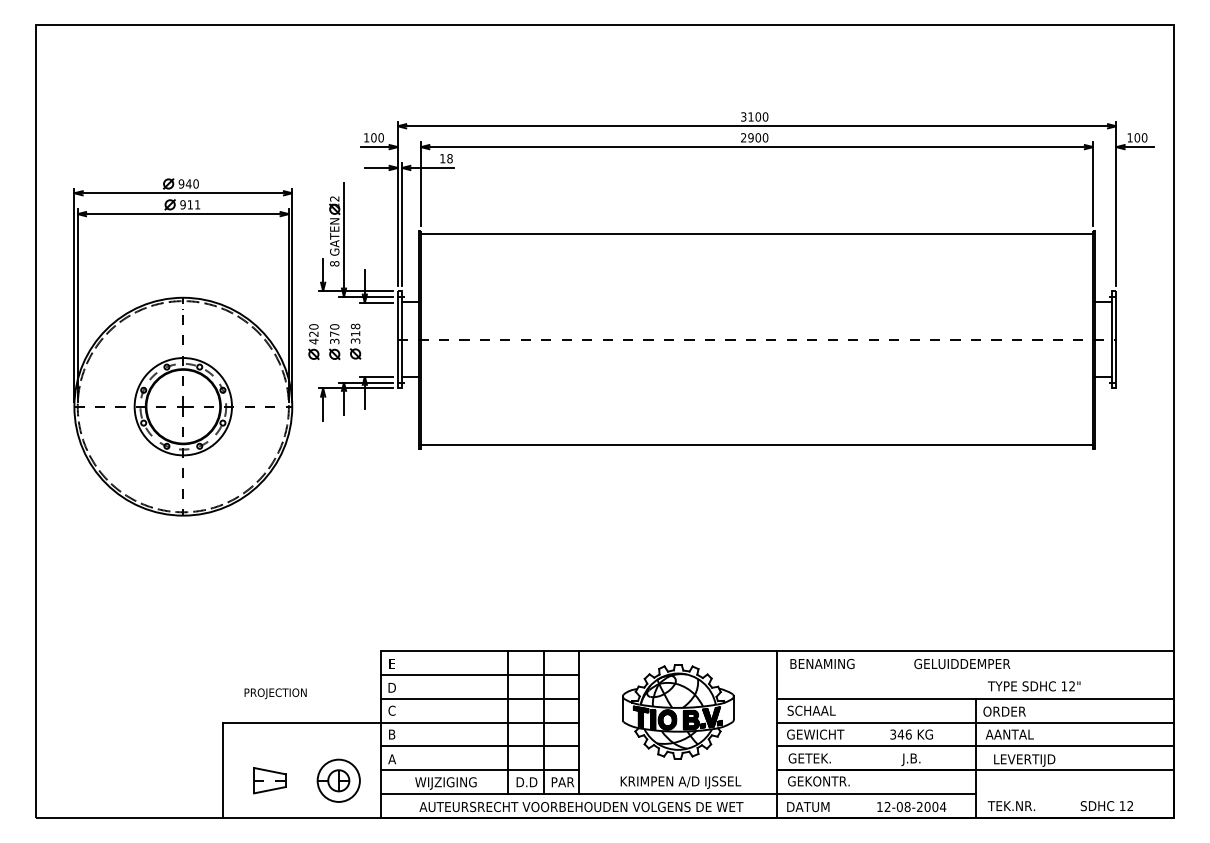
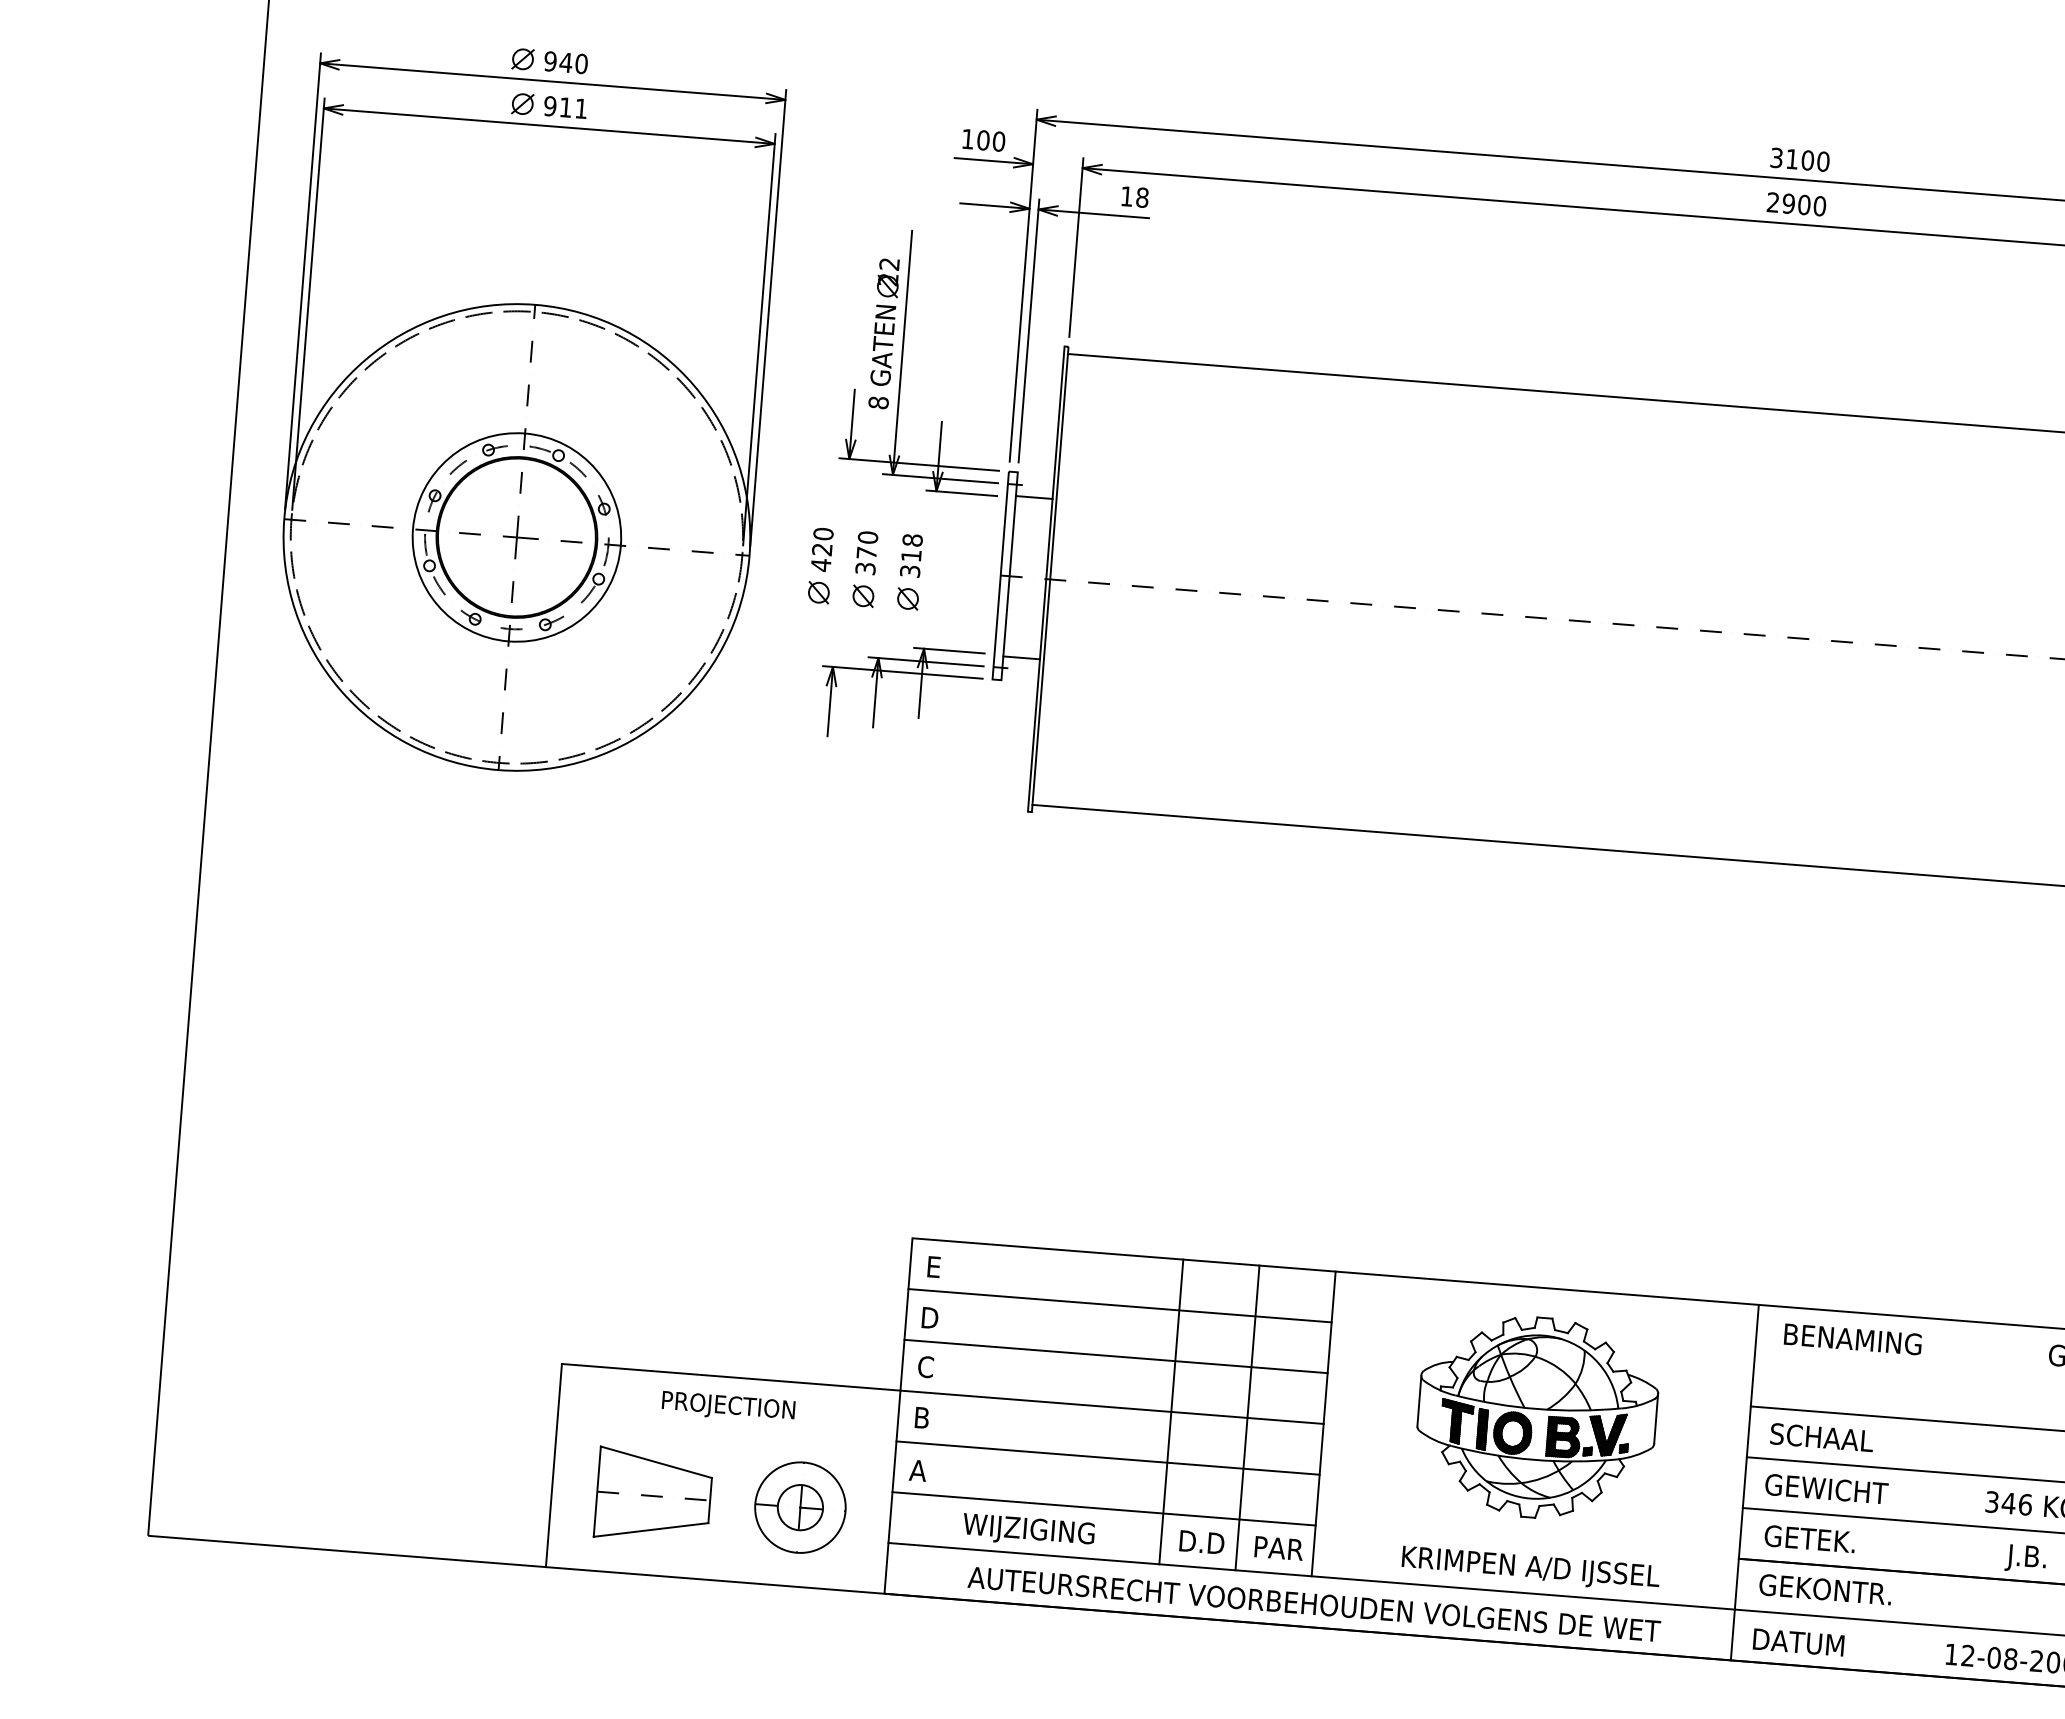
part: (183, 347) -> (527, 411), moved
text: (275, 693) -> (728, 1406), moved
part: (269, 780) -> (652, 1495), size x1.67

